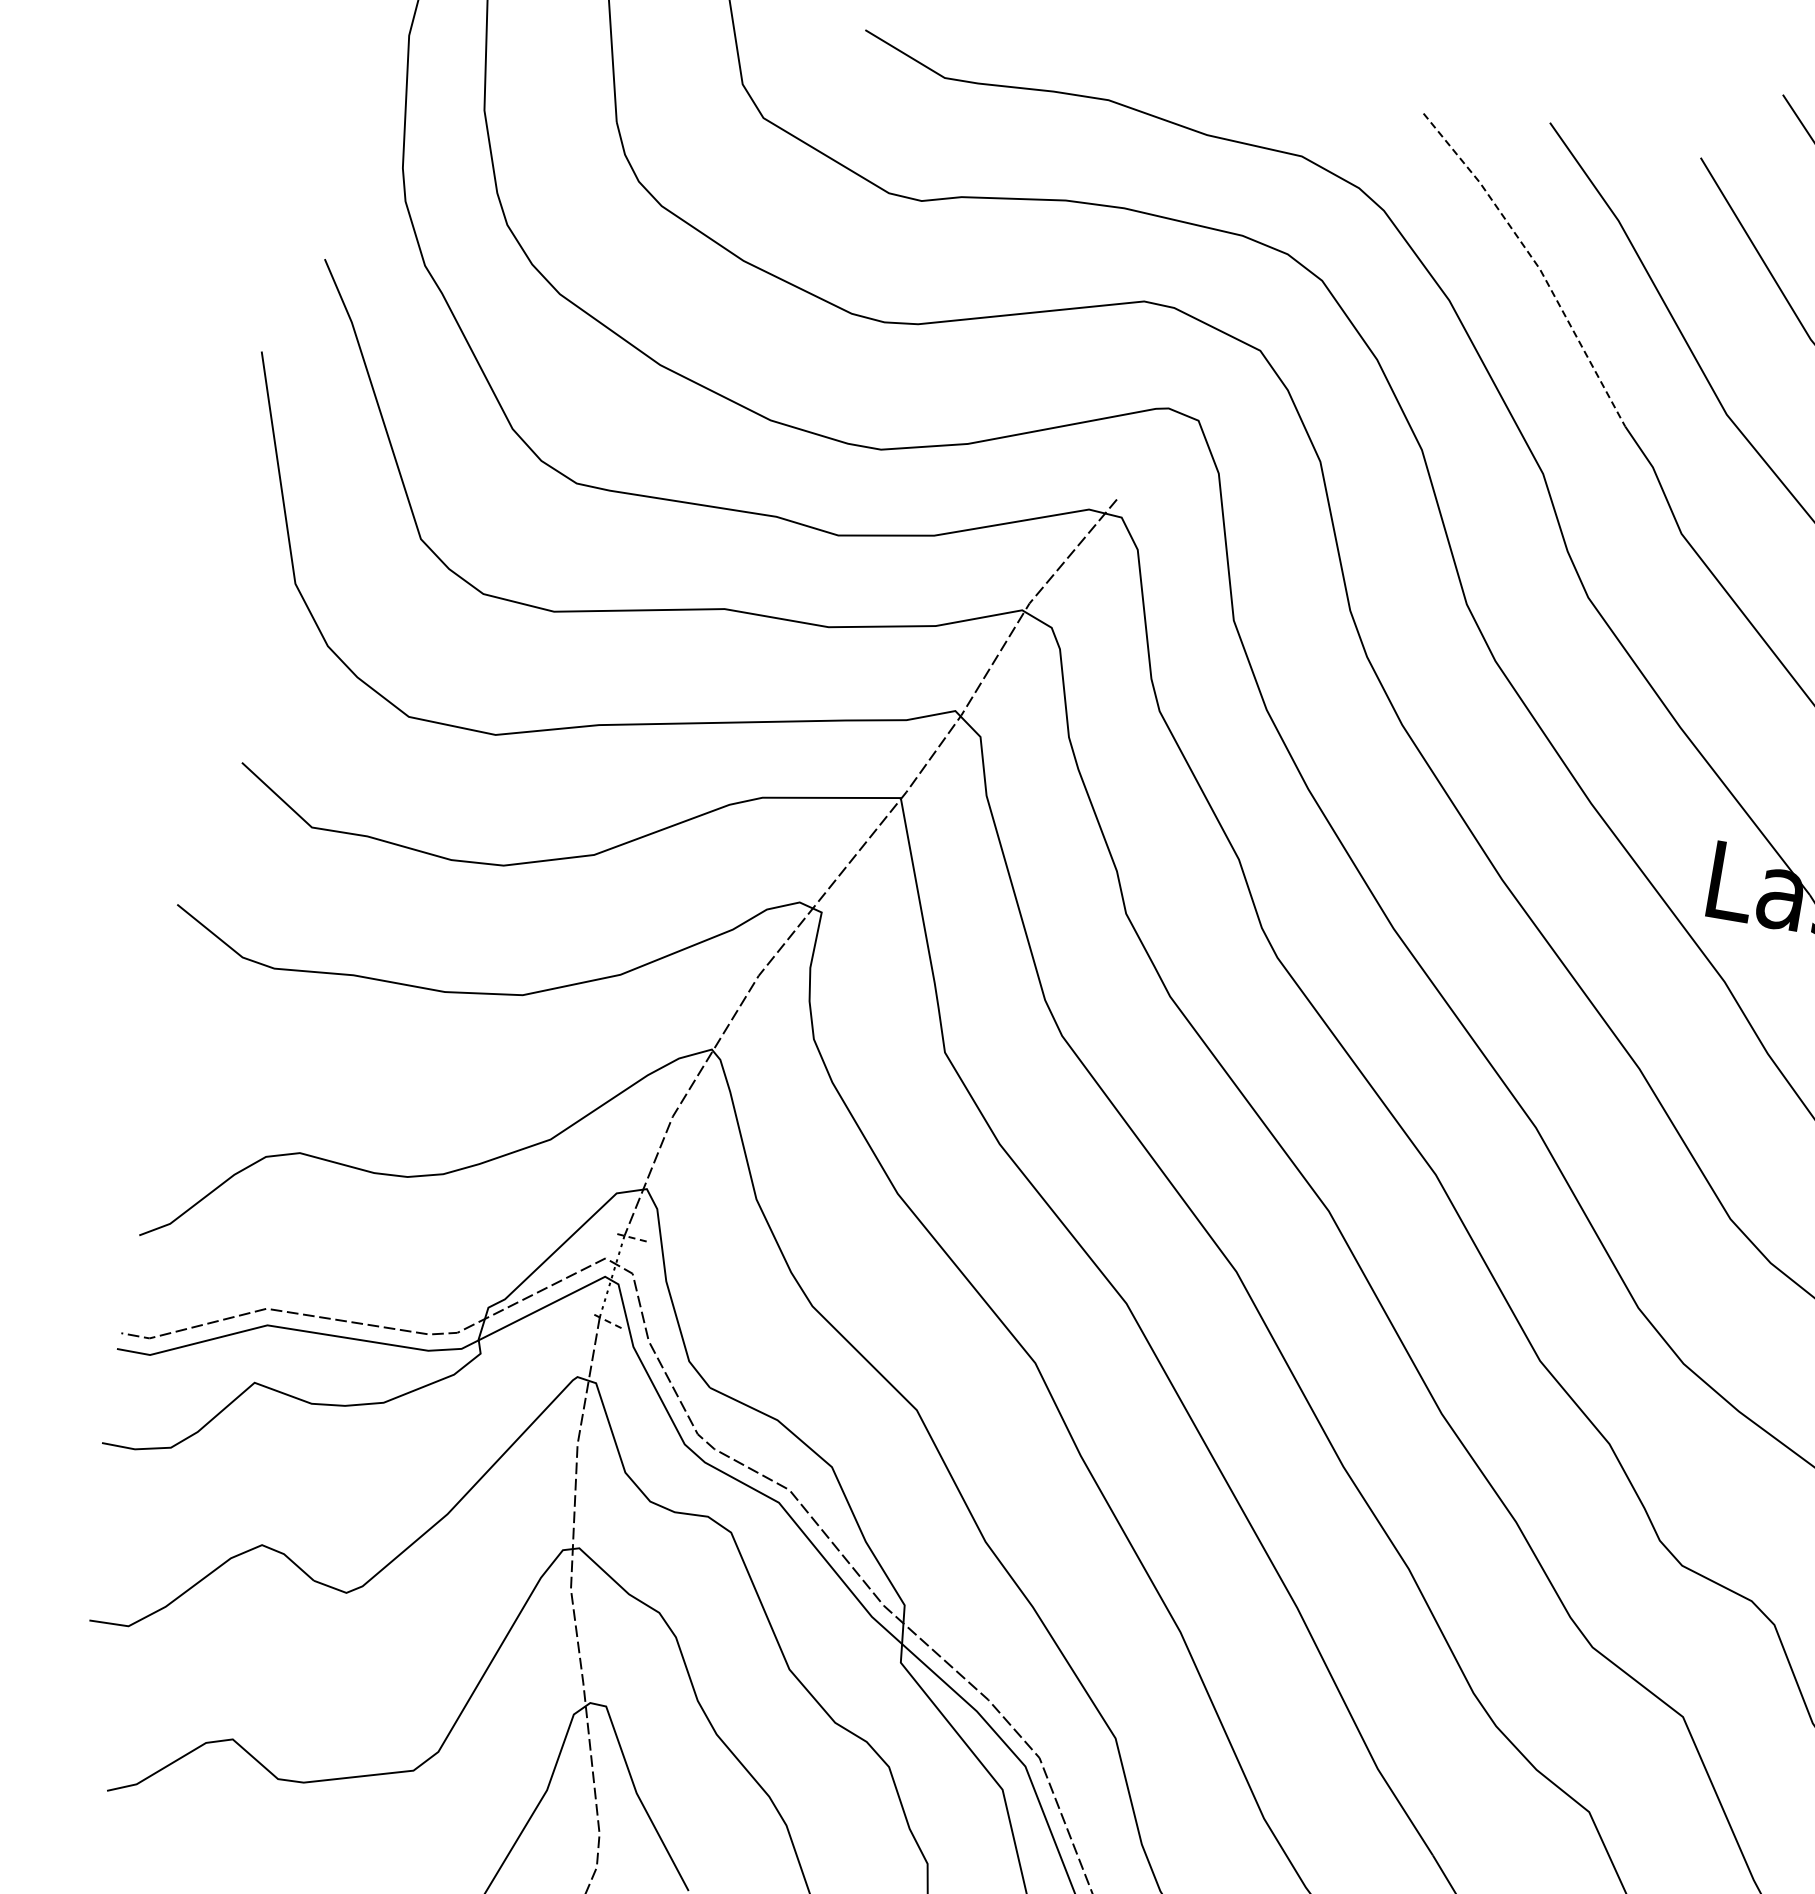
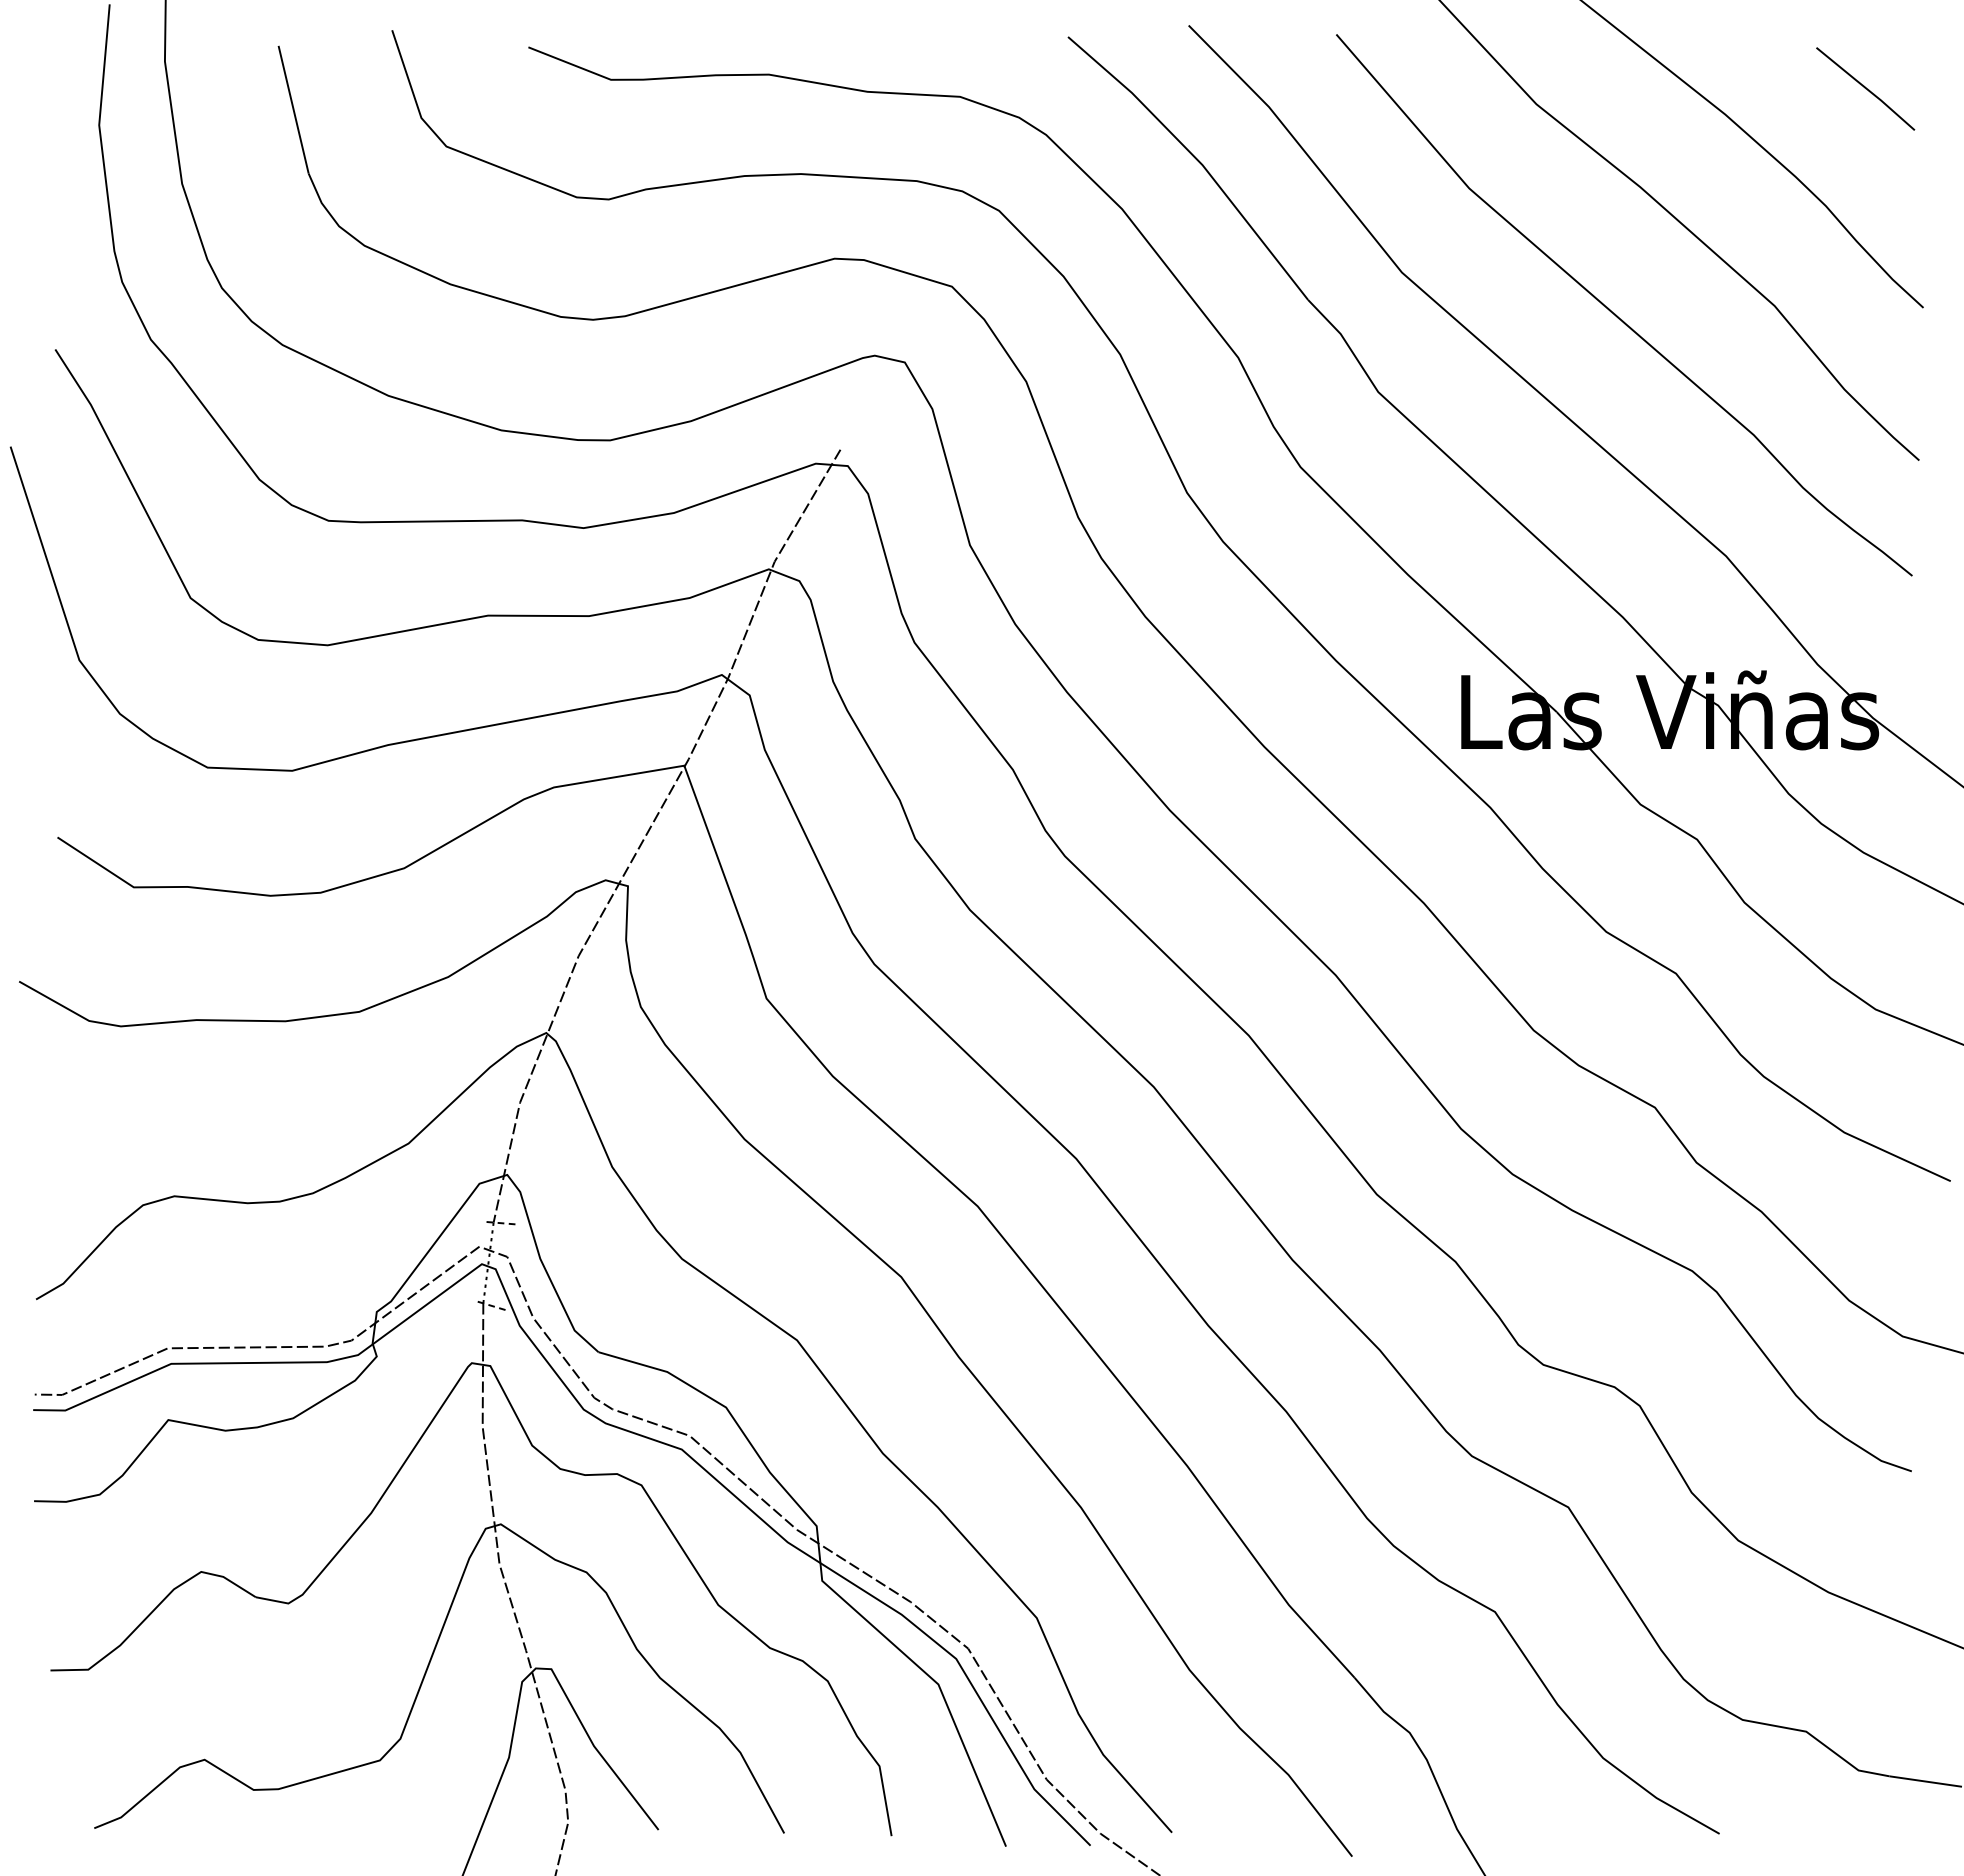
line: (1535, 263) -> (1197, 160), dashed -> solid

